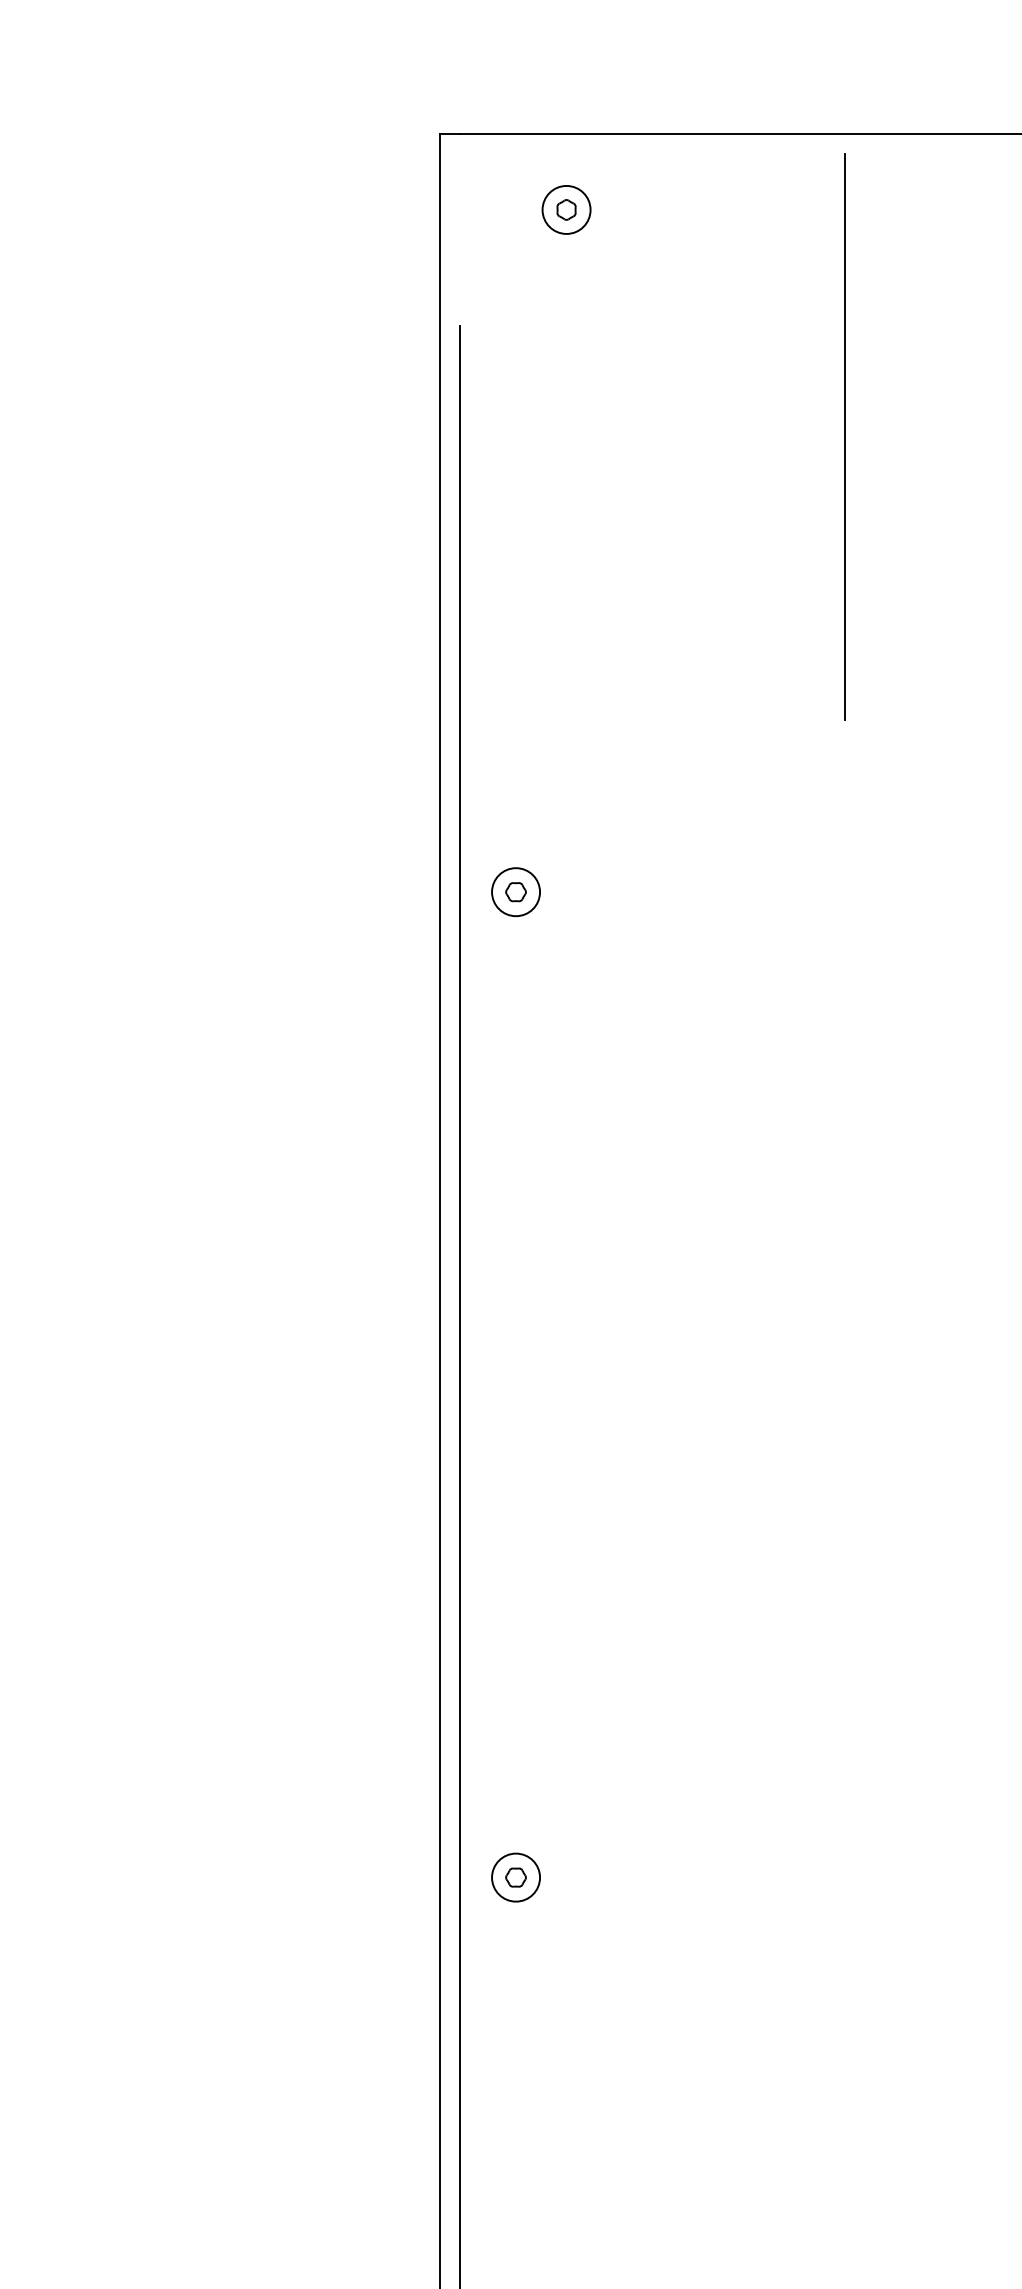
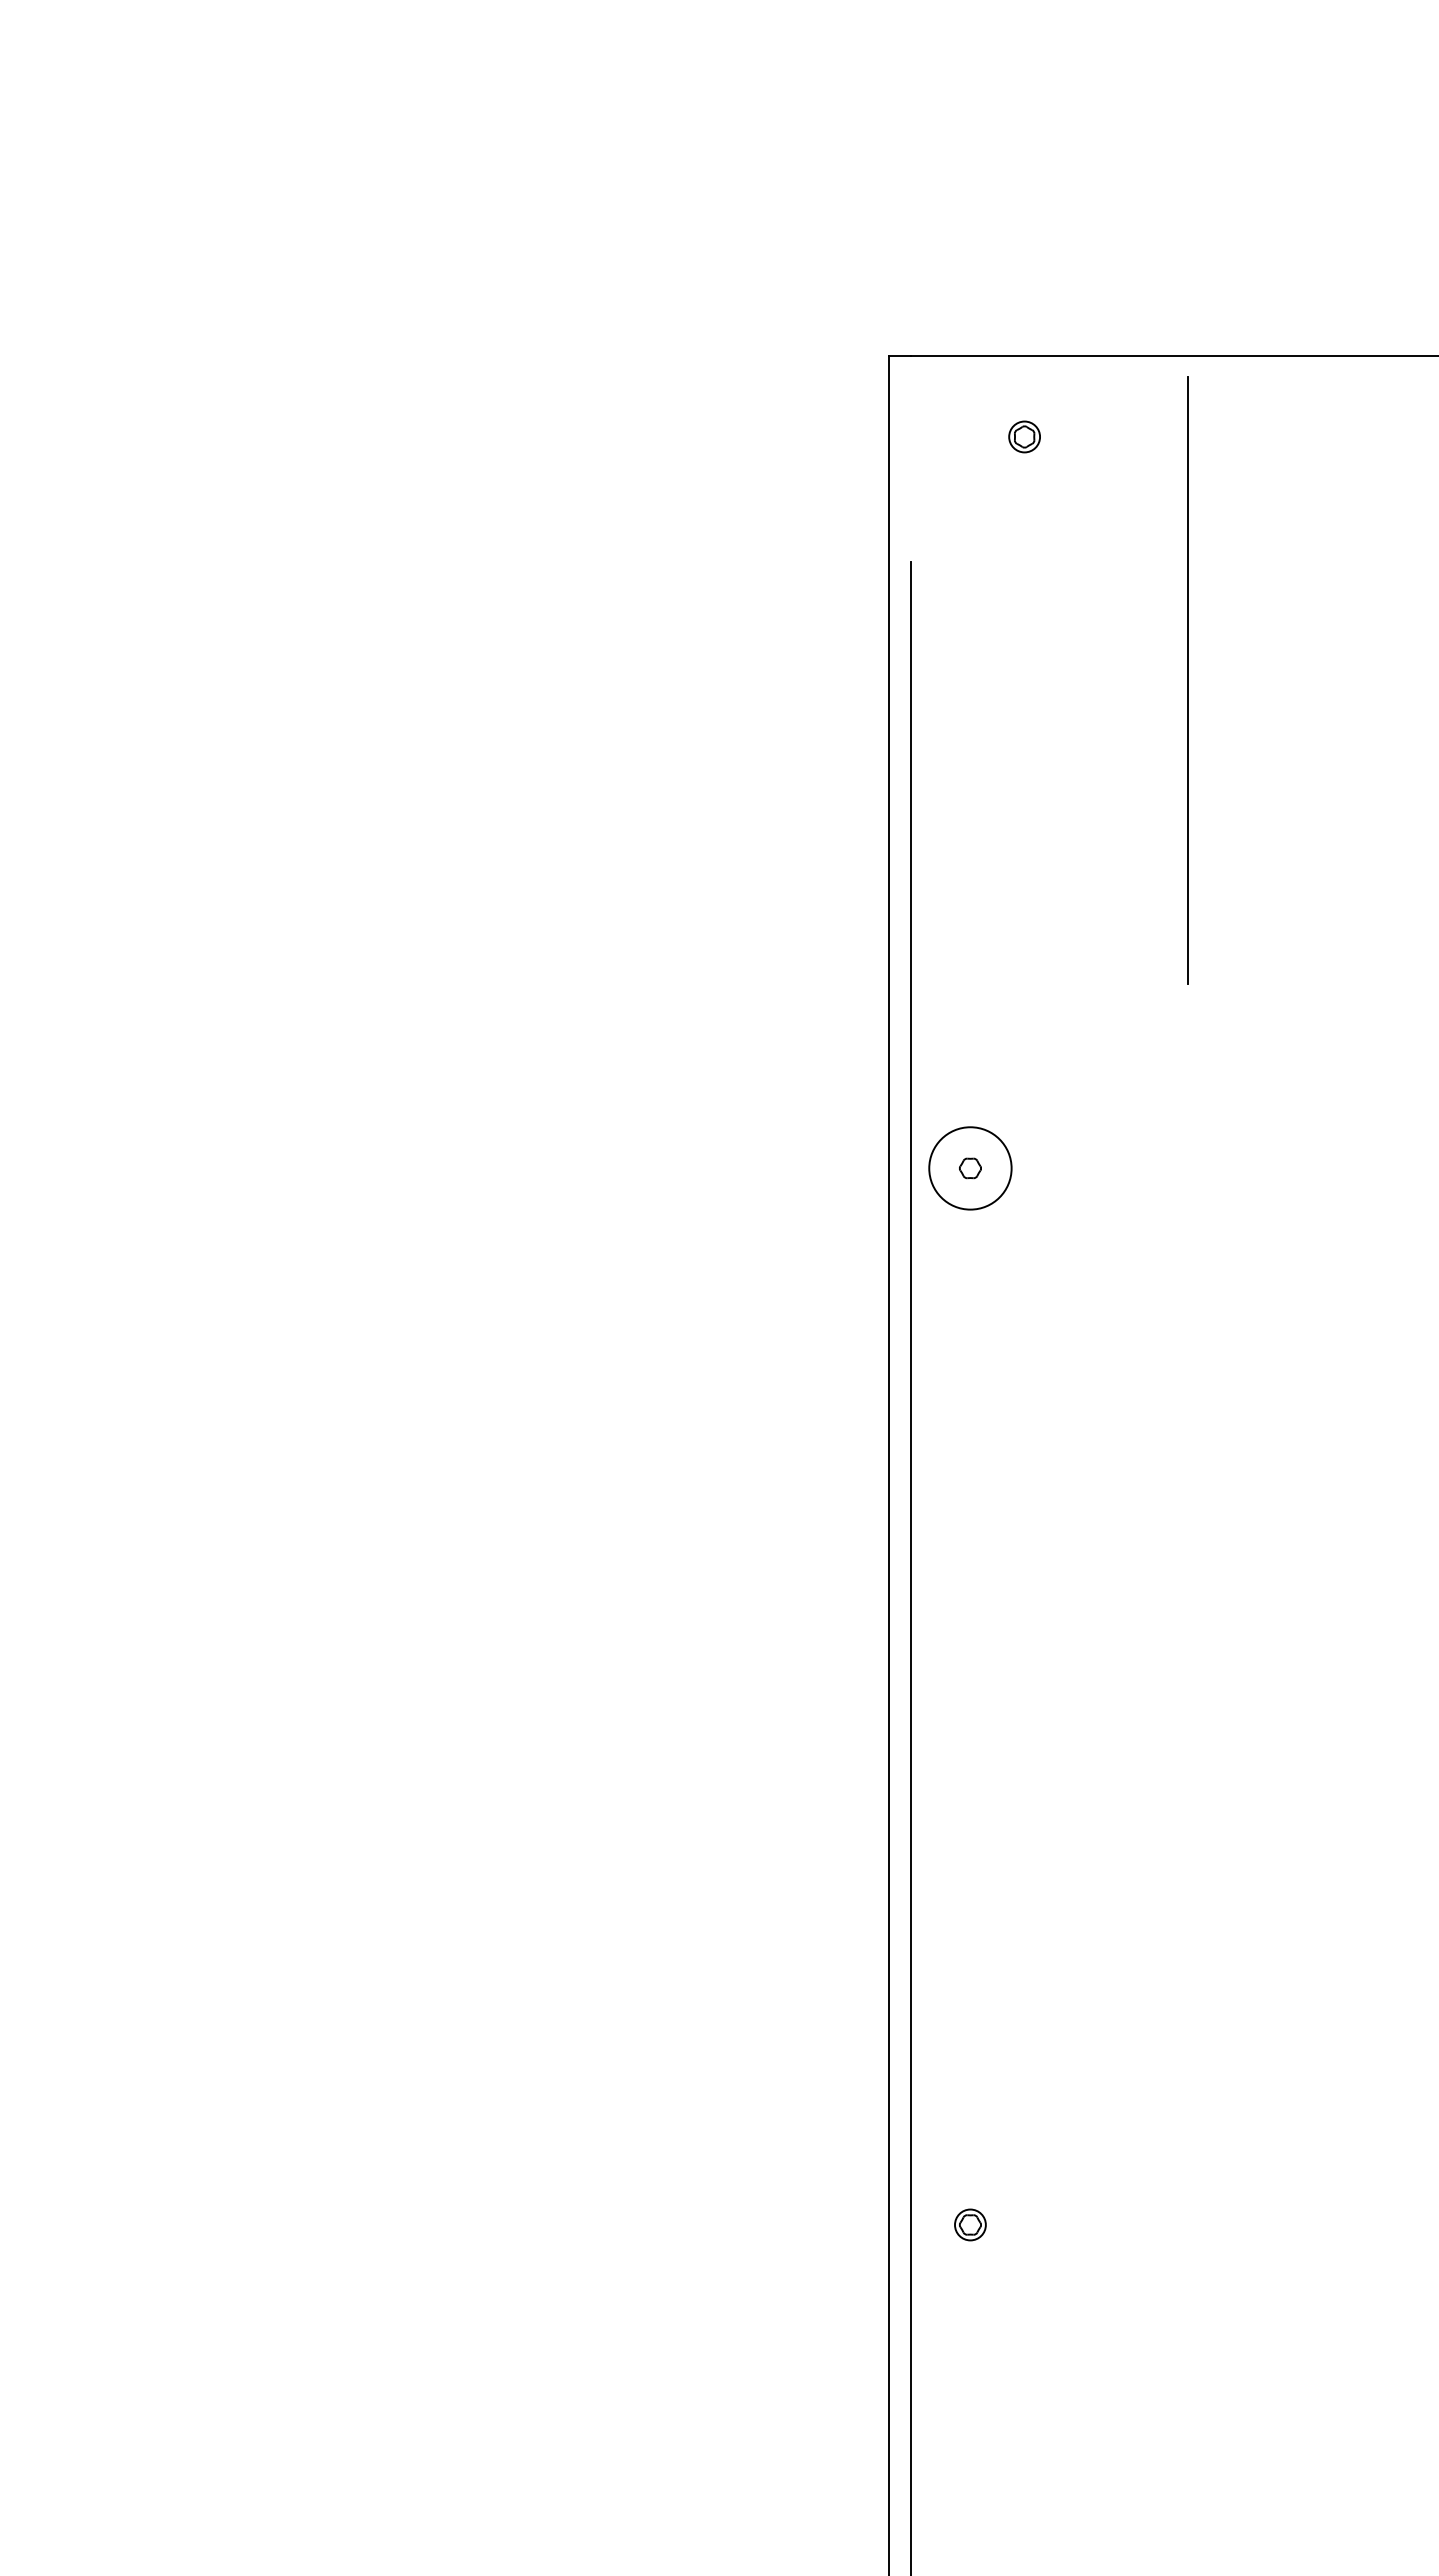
circle: (566, 209) -> (1024, 436), size x0.6
line: (844, 437) -> (1187, 680), moved
circle: (516, 892) -> (970, 1168), size x1.6
circle: (516, 1877) -> (970, 2224), size x0.6

